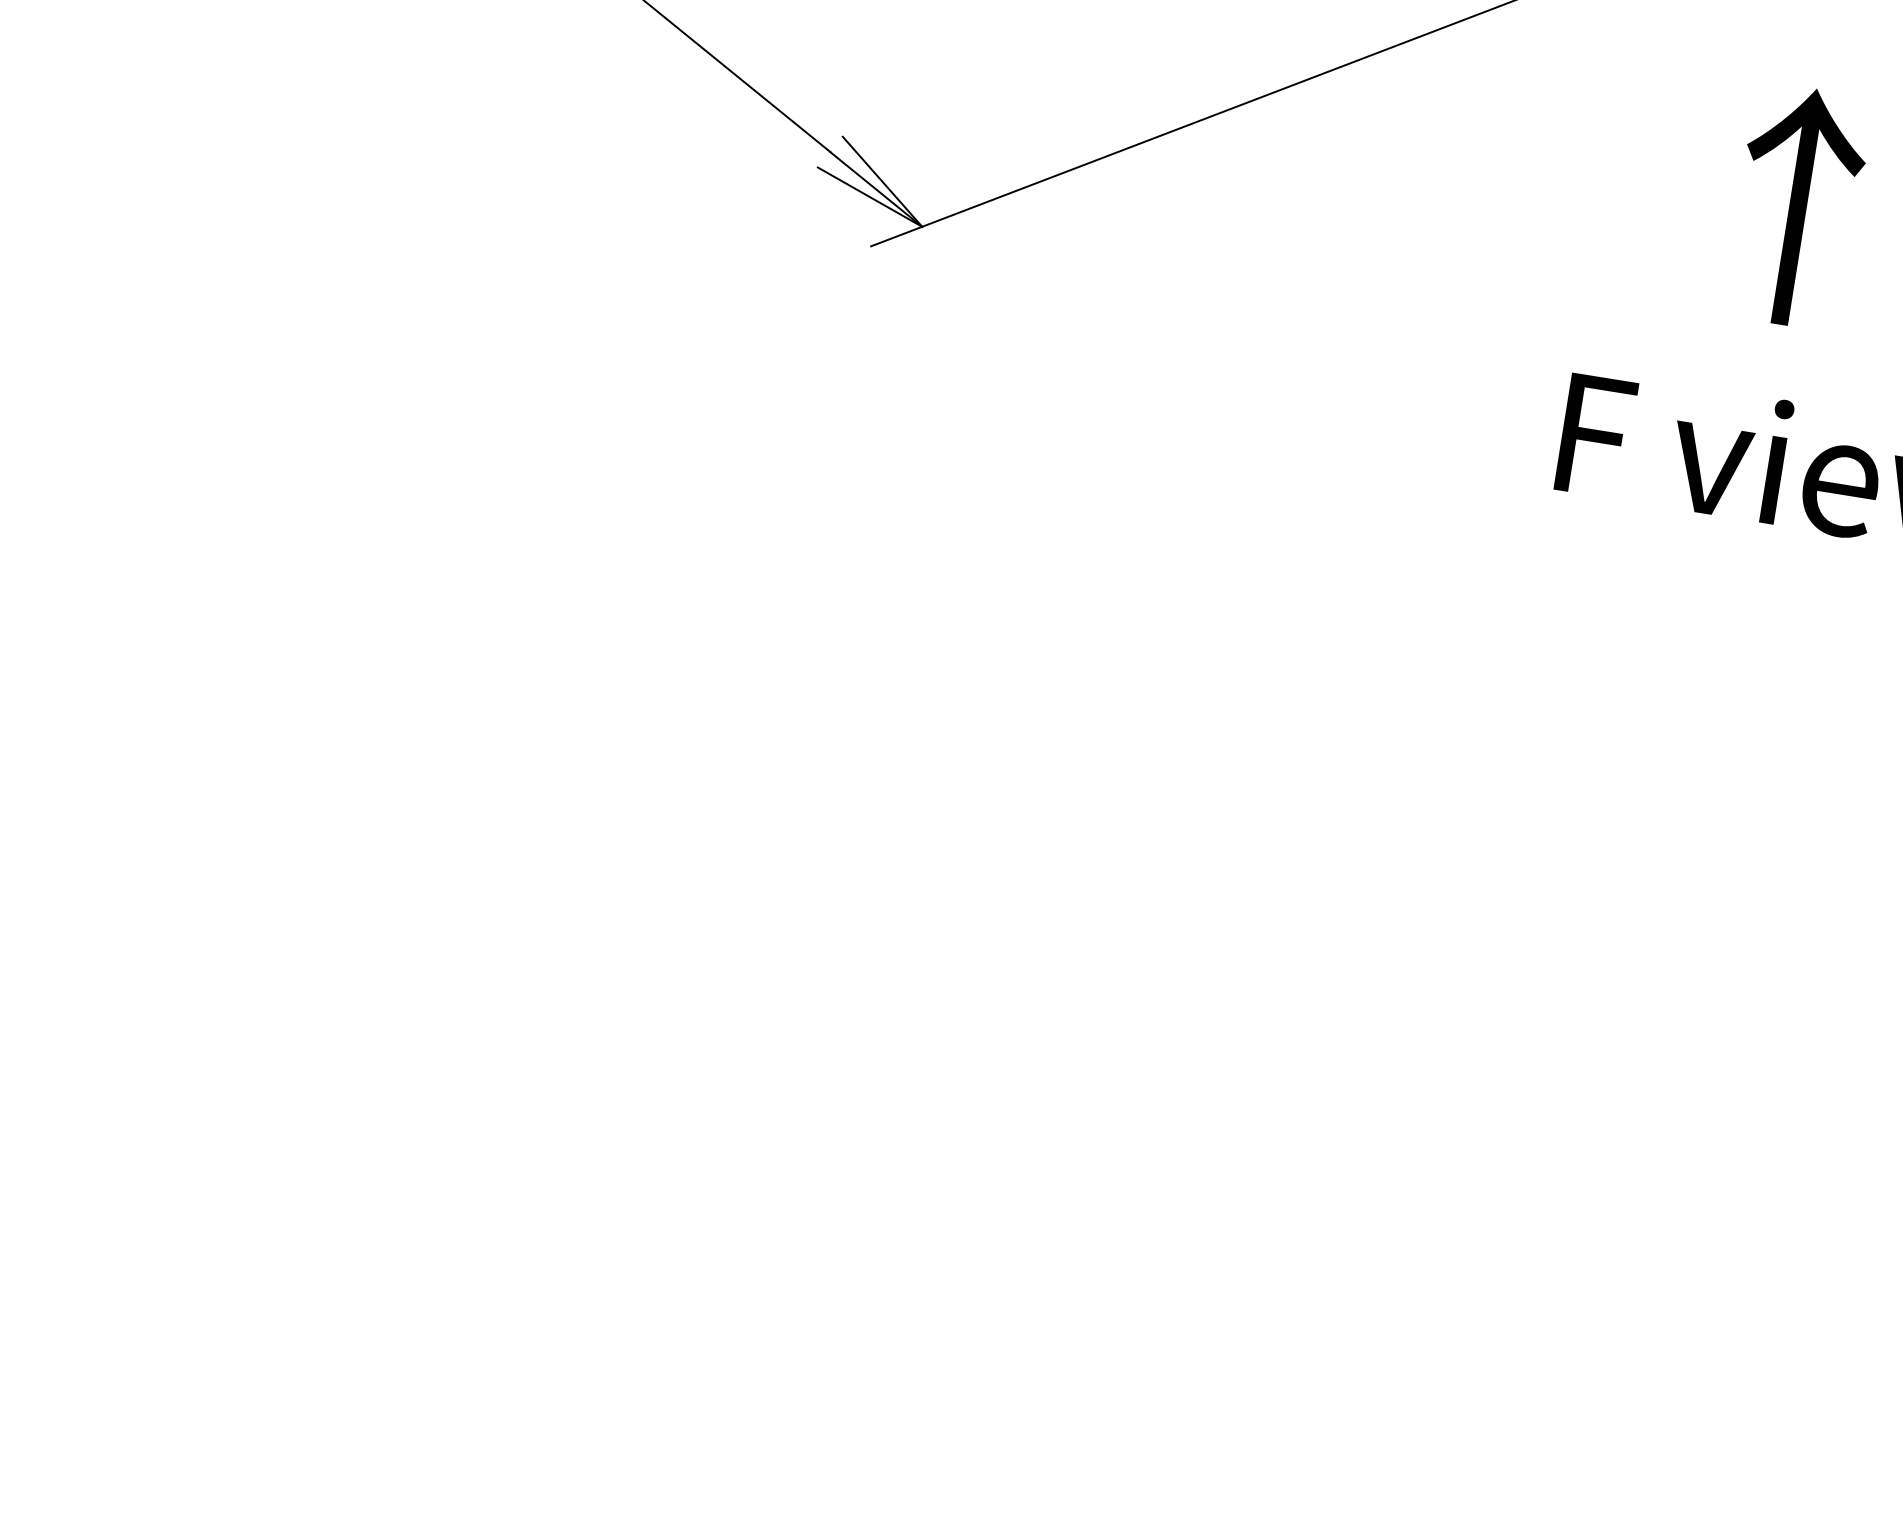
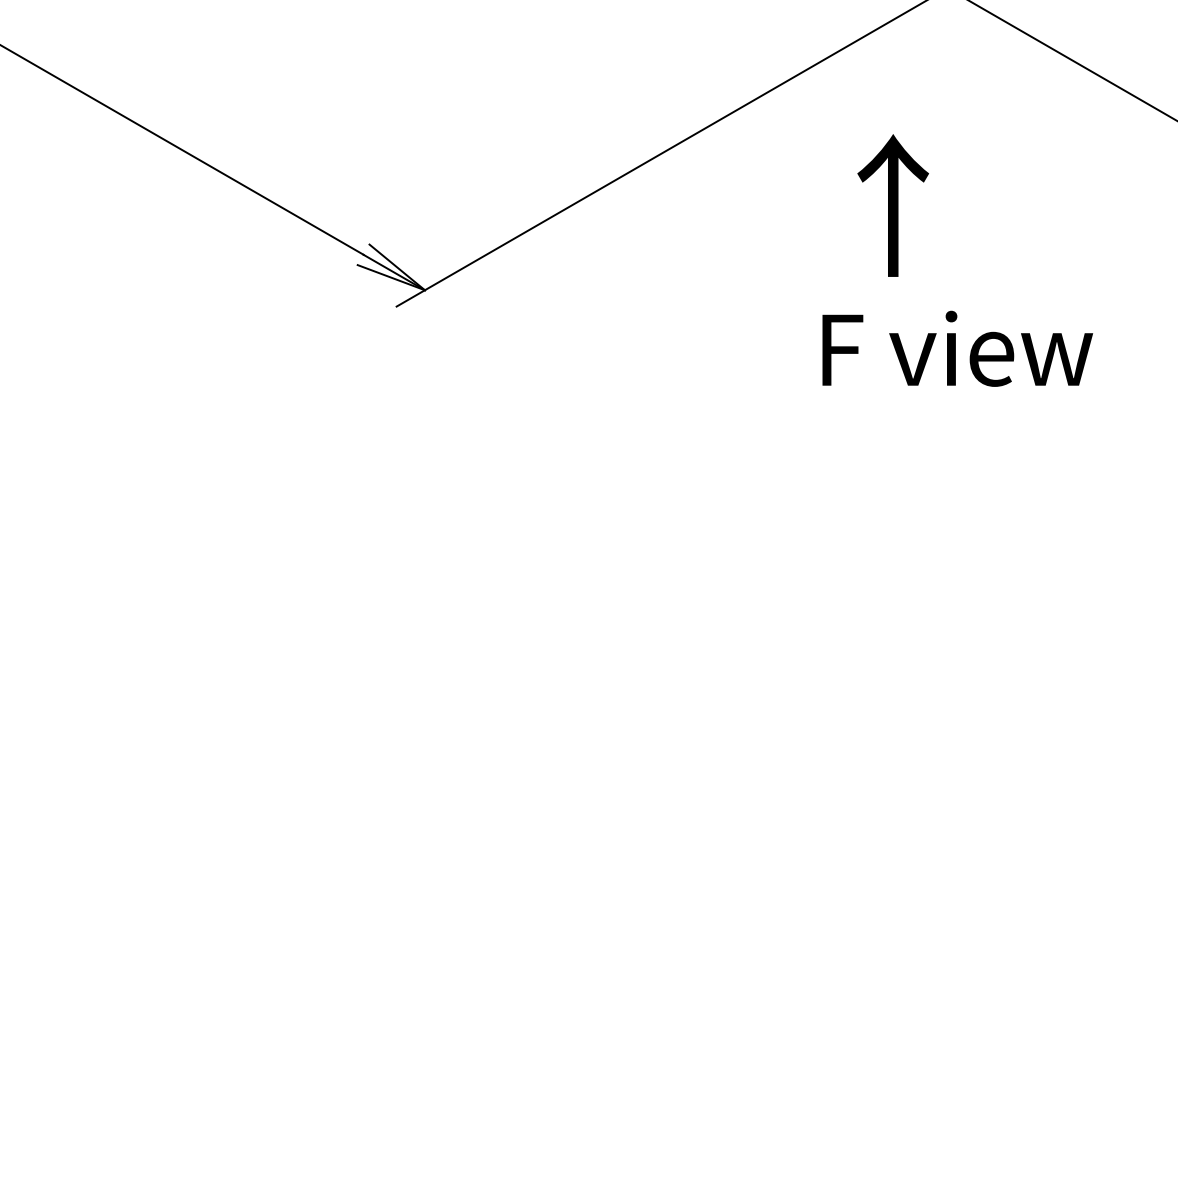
text: (1796, 206) -> (892, 205), moved

